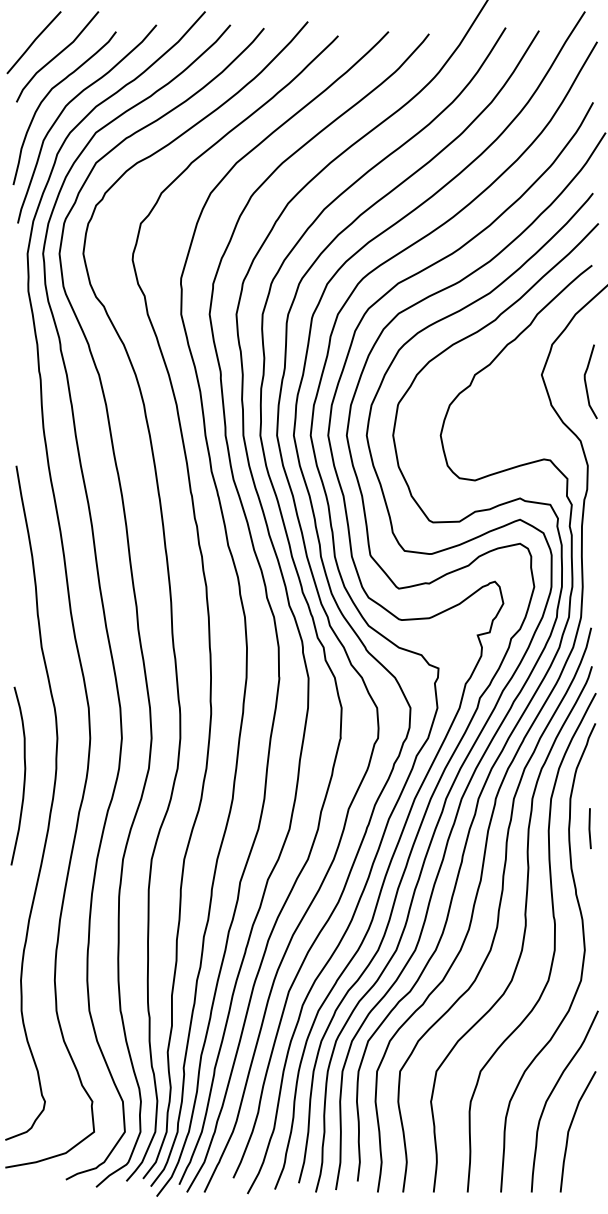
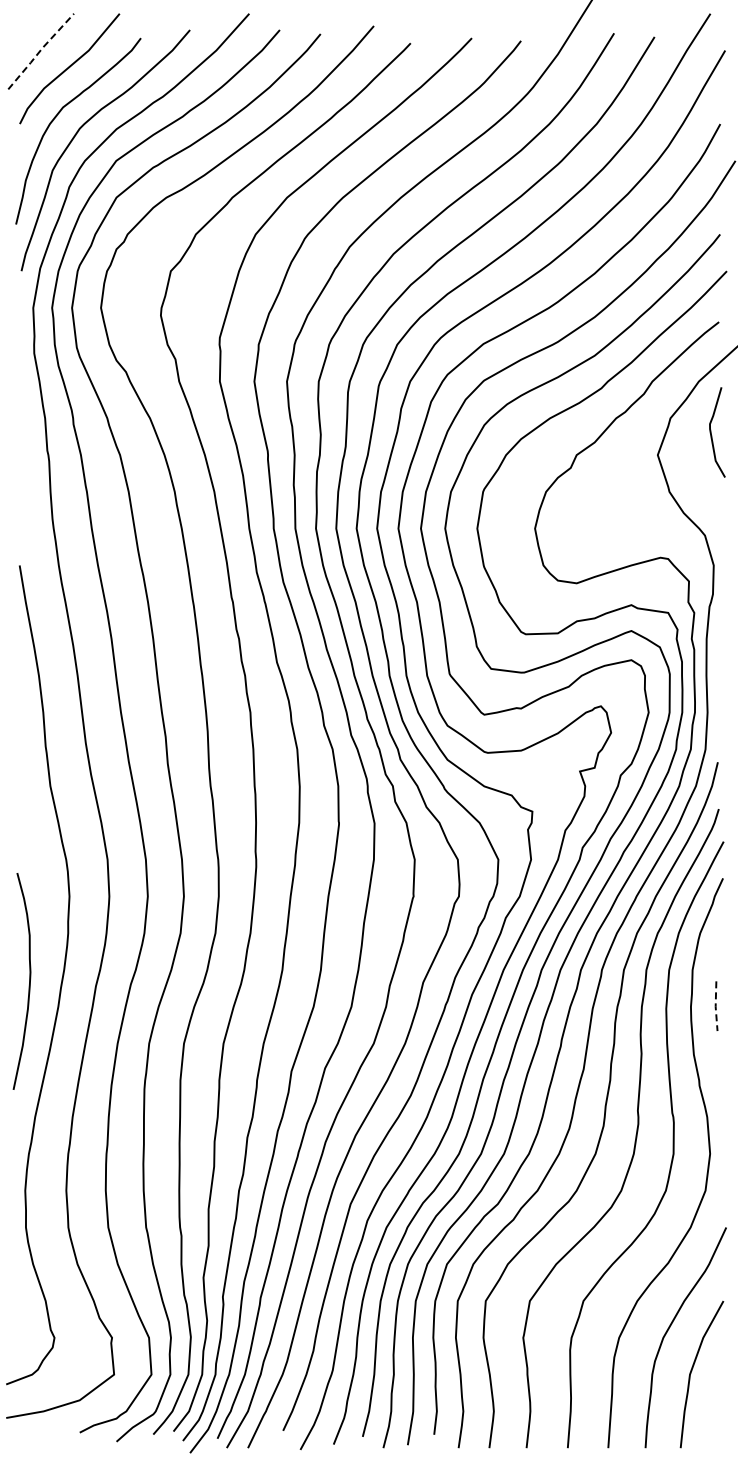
line: (33, 41) -> (40, 50), solid -> dashed
curve: (586, 384) -> (712, 435), moved
curve: (24, 776) -> (29, 981), moved
line: (589, 828) -> (715, 1006), solid -> dashed

